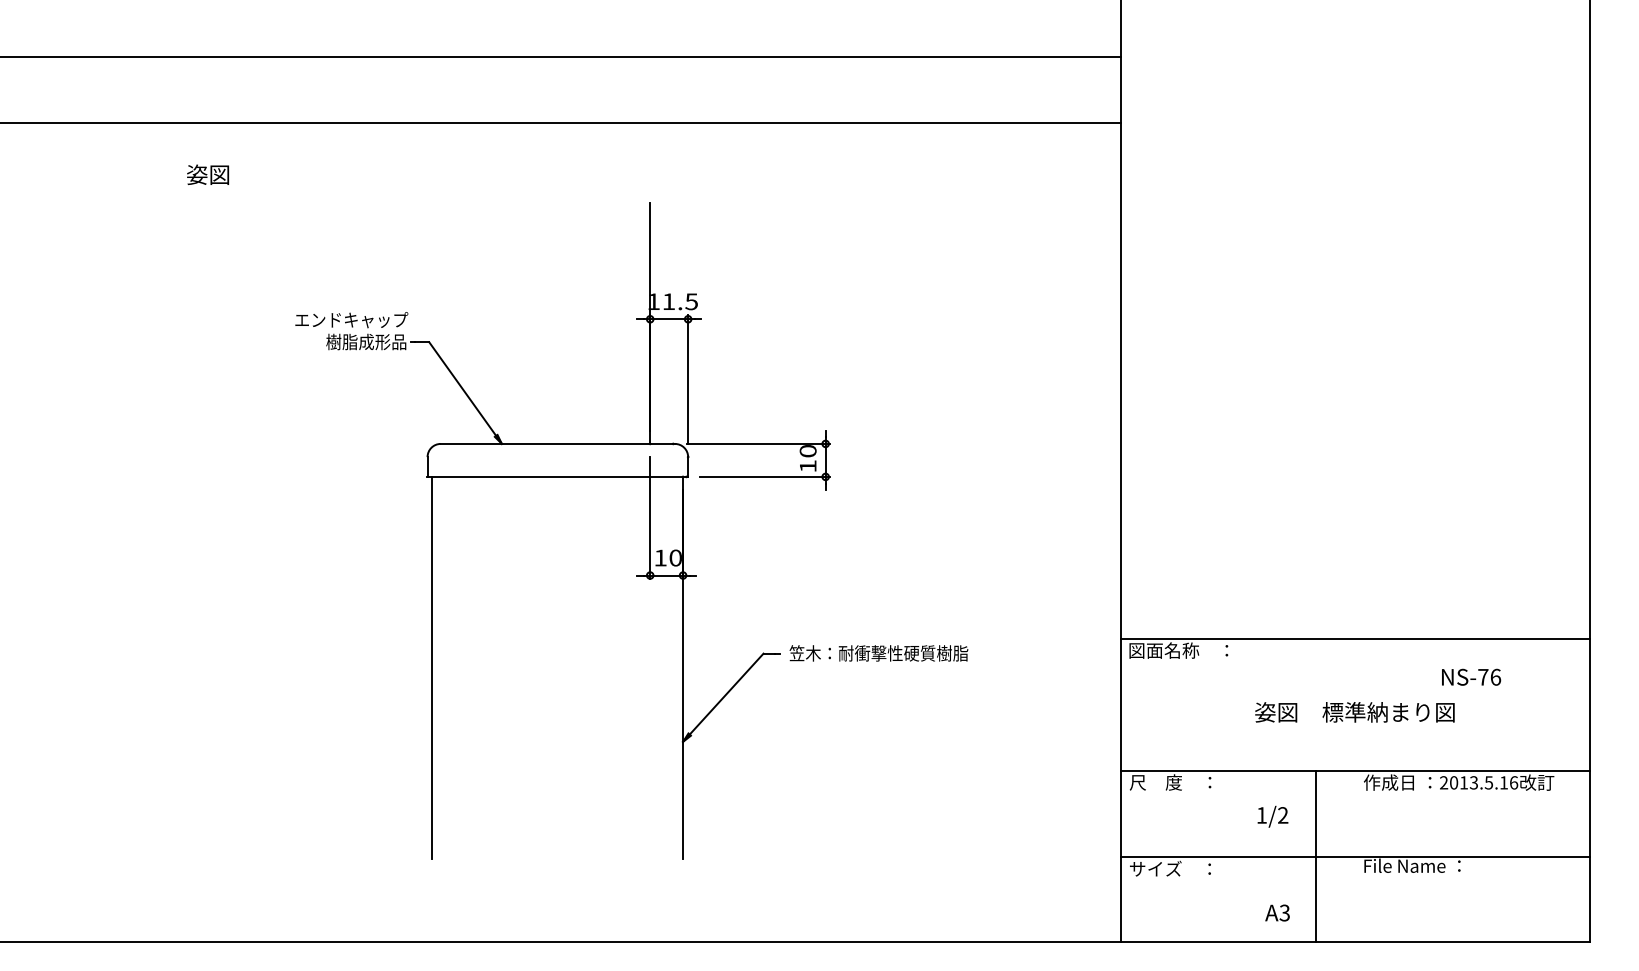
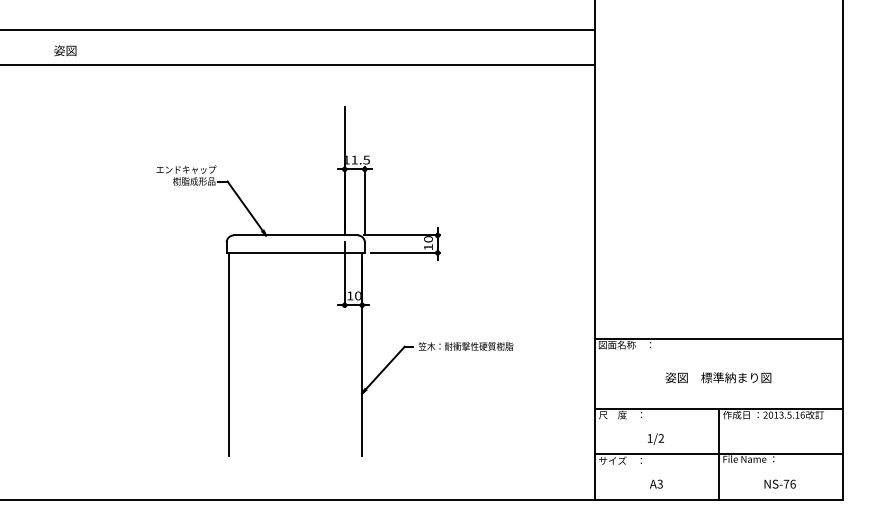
text: (208, 174) -> (65, 50), moved
text: (1470, 675) -> (779, 483), moved
text: (1272, 815) -> (655, 438), moved
line: (1315, 855) -> (718, 453), moved
text: (1277, 911) -> (656, 483), moved

